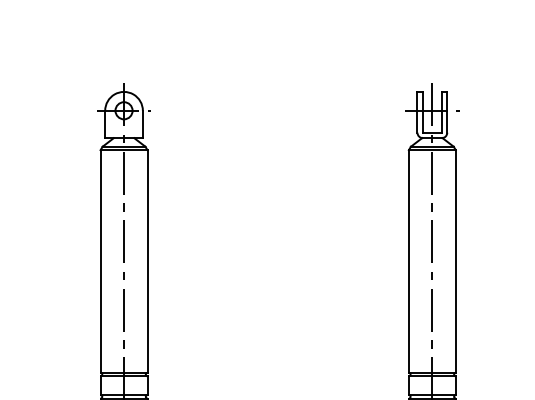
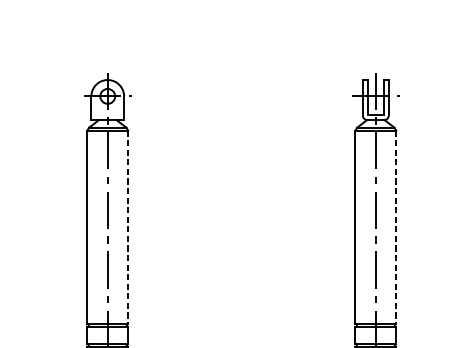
line: (147, 262) -> (128, 228), solid -> dashed
line: (455, 262) -> (395, 228), solid -> dashed

